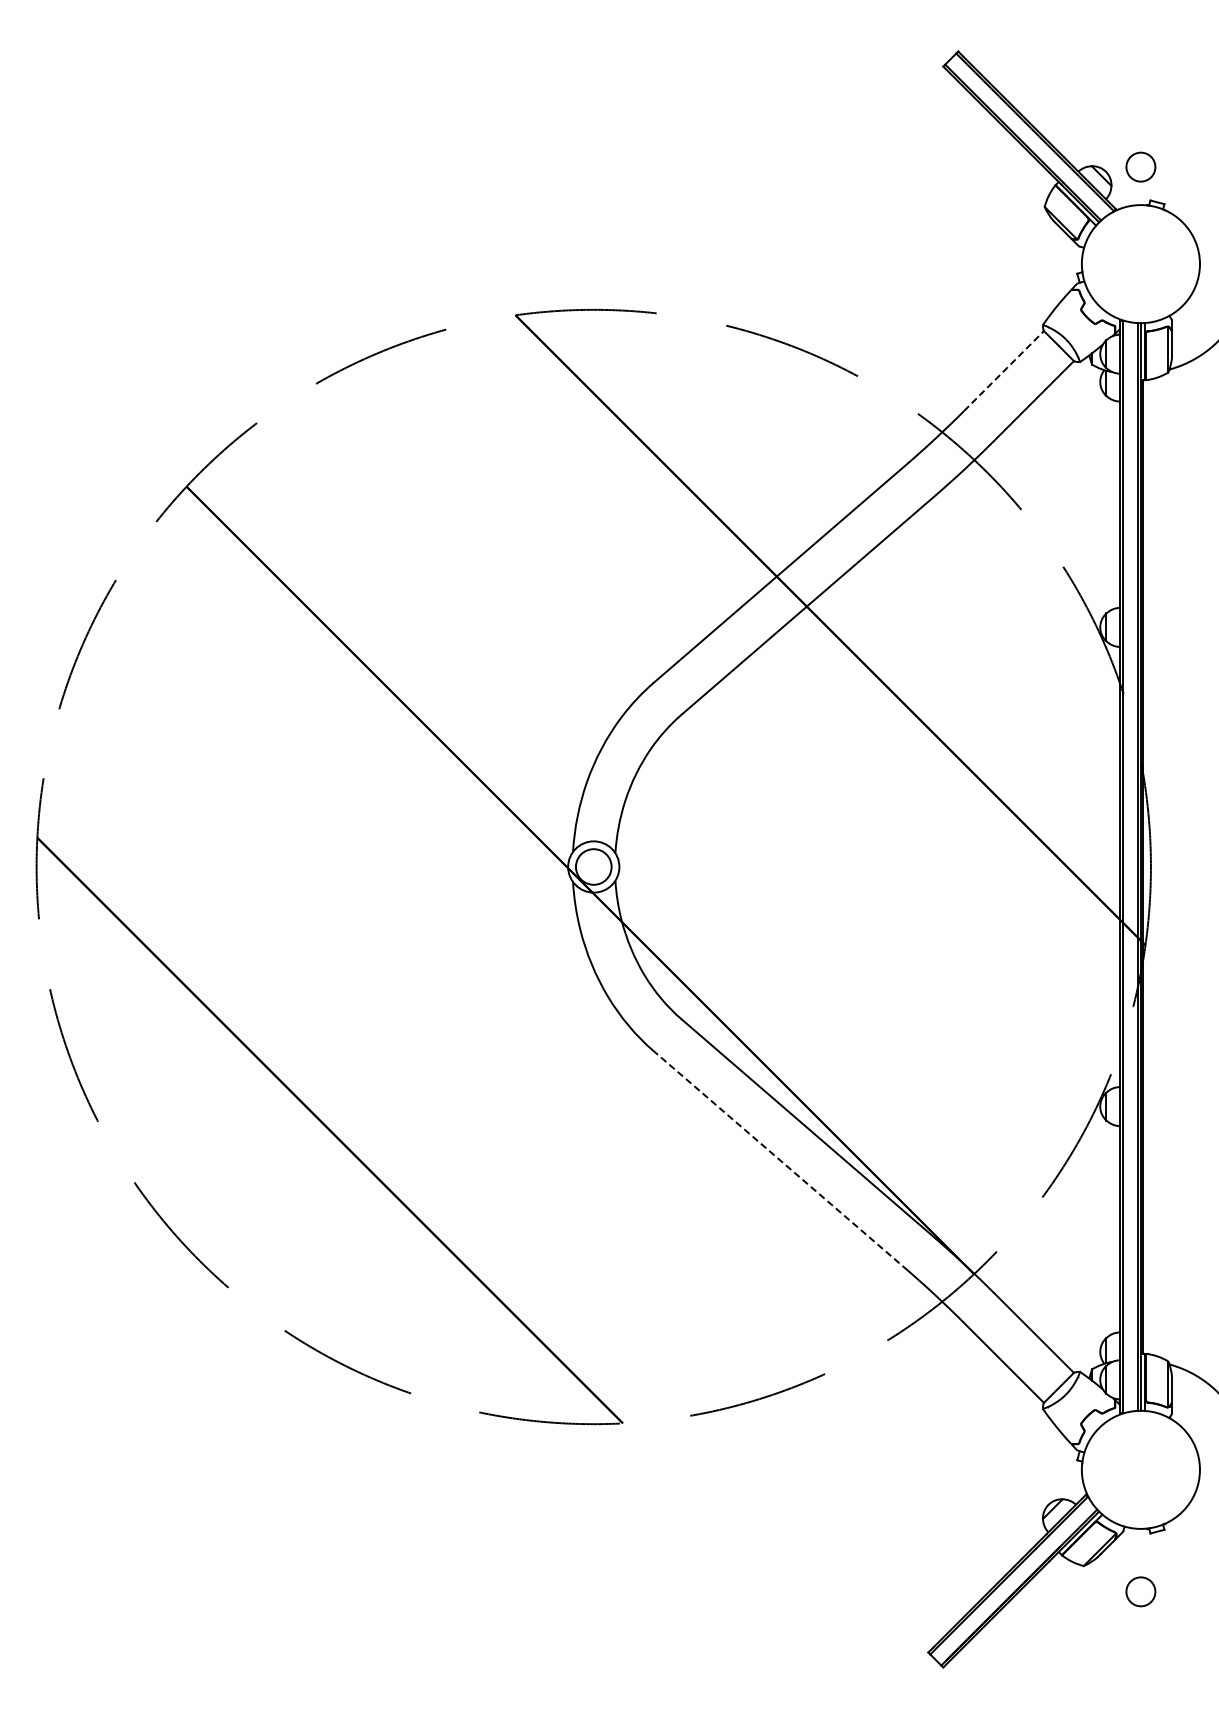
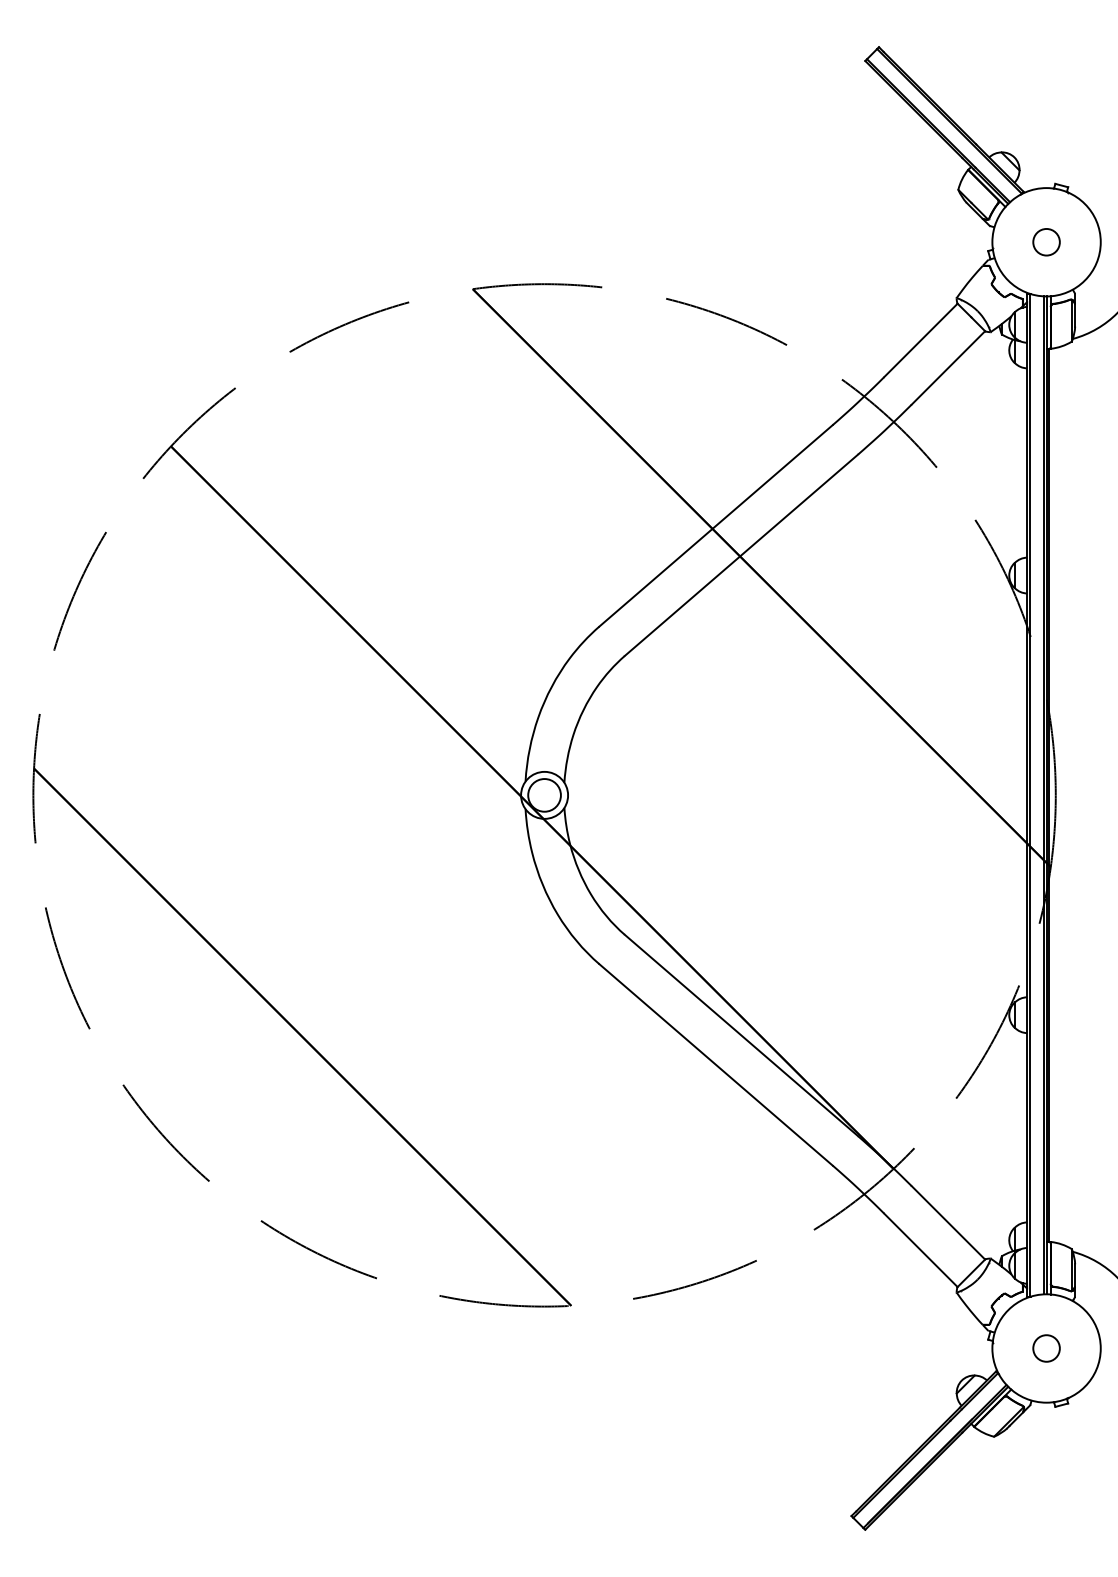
circle: (1140, 166) -> (1046, 241), moved
line: (1003, 371) -> (920, 340), dashed -> solid
line: (780, 1160) -> (715, 1064), dashed -> solid
circle: (1140, 1591) -> (1046, 1348), moved

